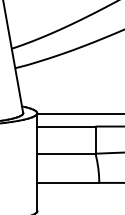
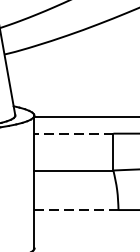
line: (65, 126) -> (72, 133), solid -> dashed
line: (68, 182) -> (76, 209), solid -> dashed

